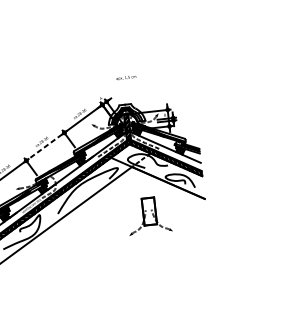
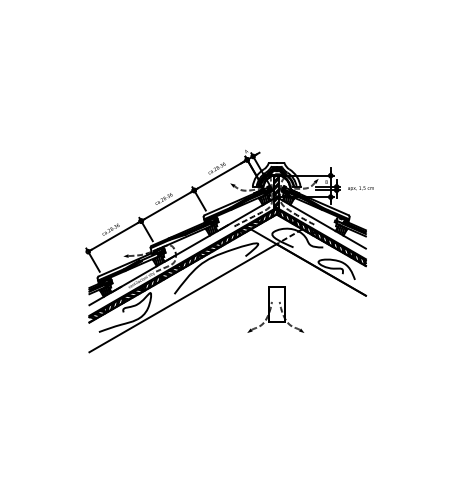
text: (125, 77) -> (360, 188), moved
line: (45, 146) -> (167, 205), dashed -> solid
part: (148, 215) -> (275, 309), moved

